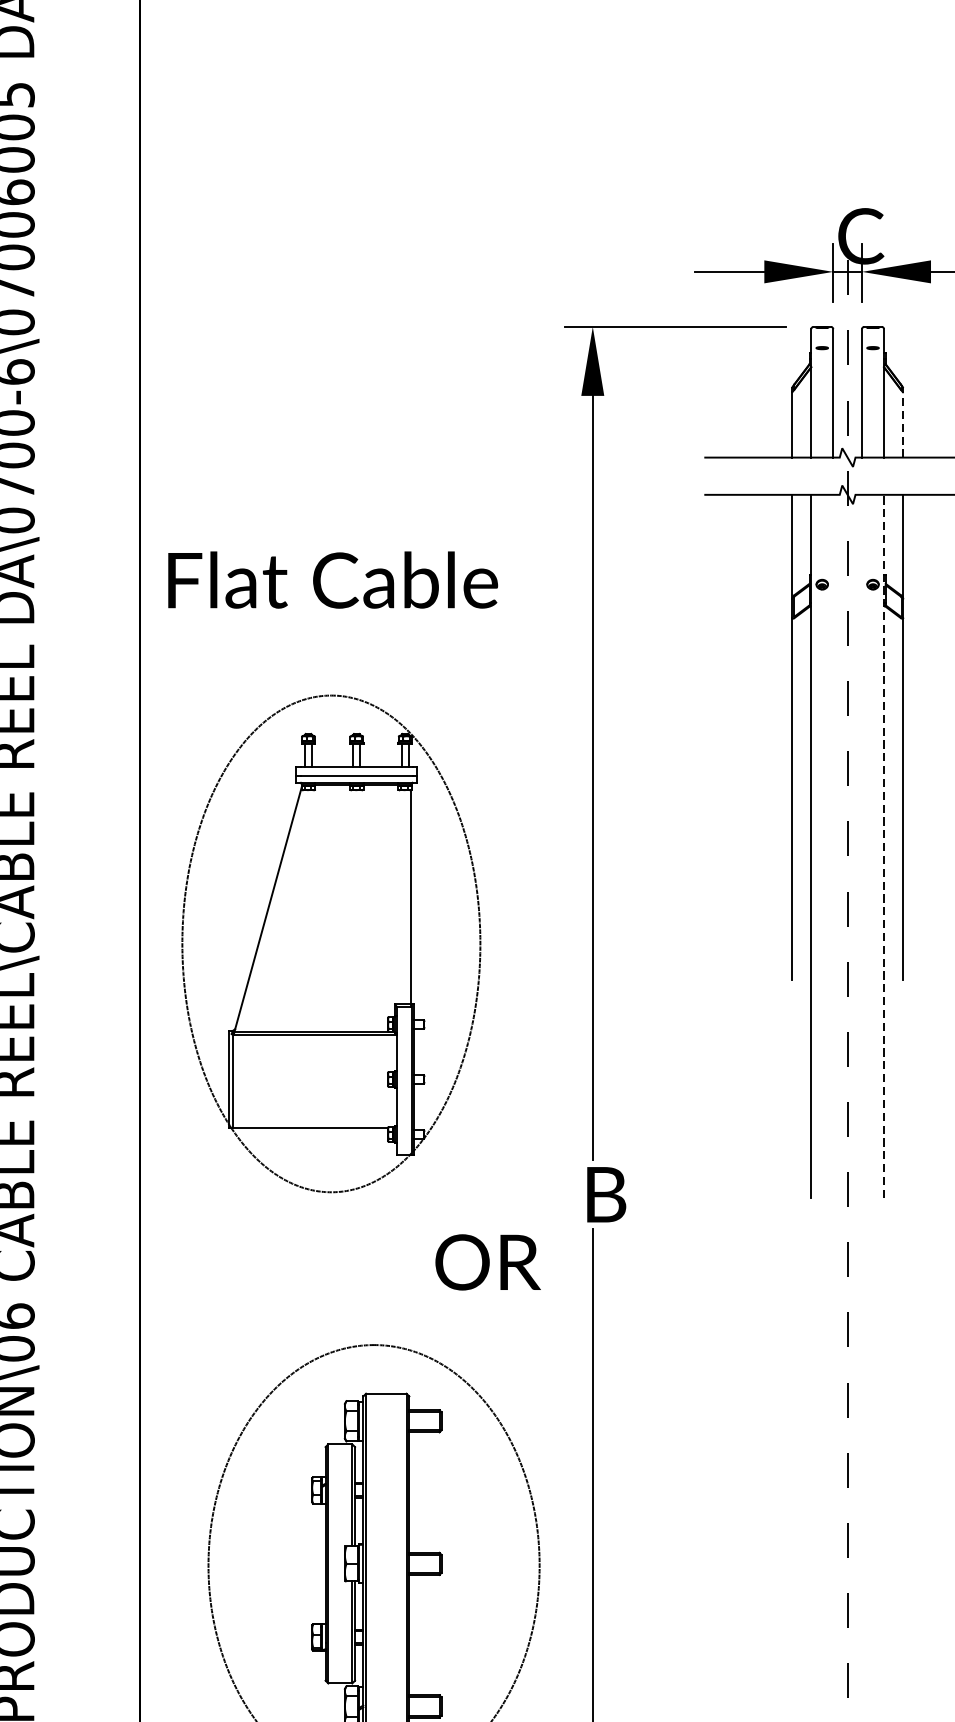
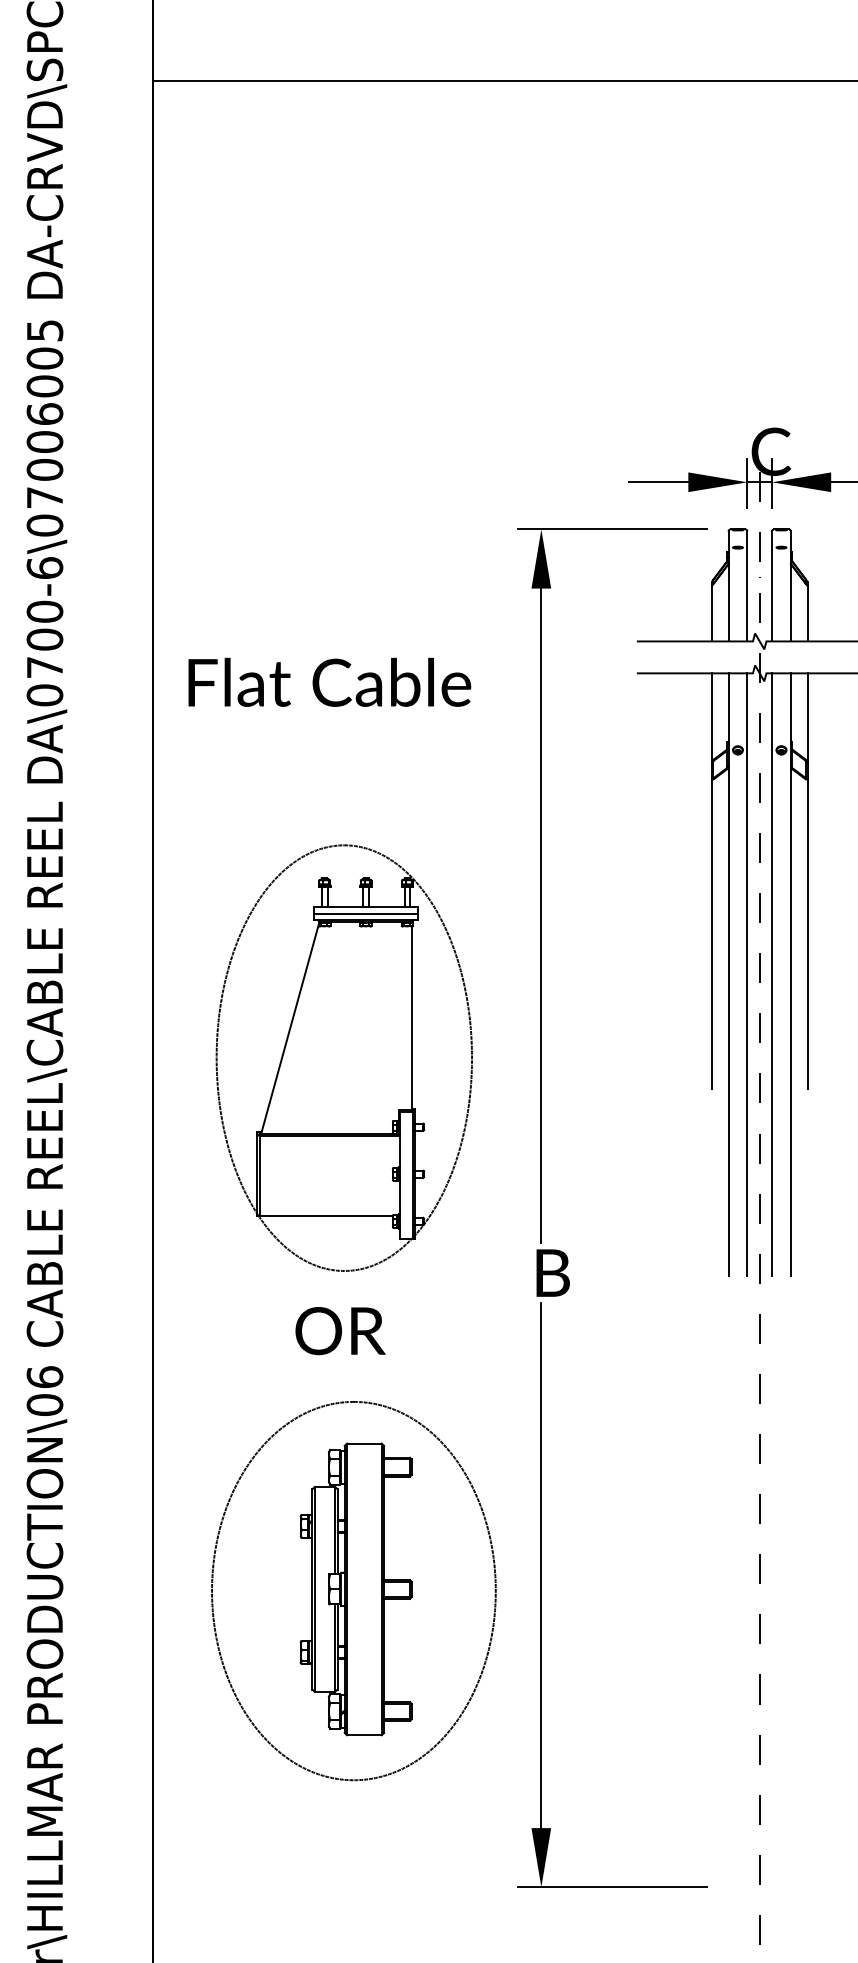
line: (903, 424) -> (807, 613), dashed -> solid
text: (332, 579) -> (329, 681), moved
line: (833, 846) -> (747, 974), added
line: (862, 846) -> (772, 974), added
line: (883, 846) -> (790, 974), dashed -> solid
part: (330, 943) -> (343, 1057), moved
text: (487, 1262) -> (340, 1331), moved

